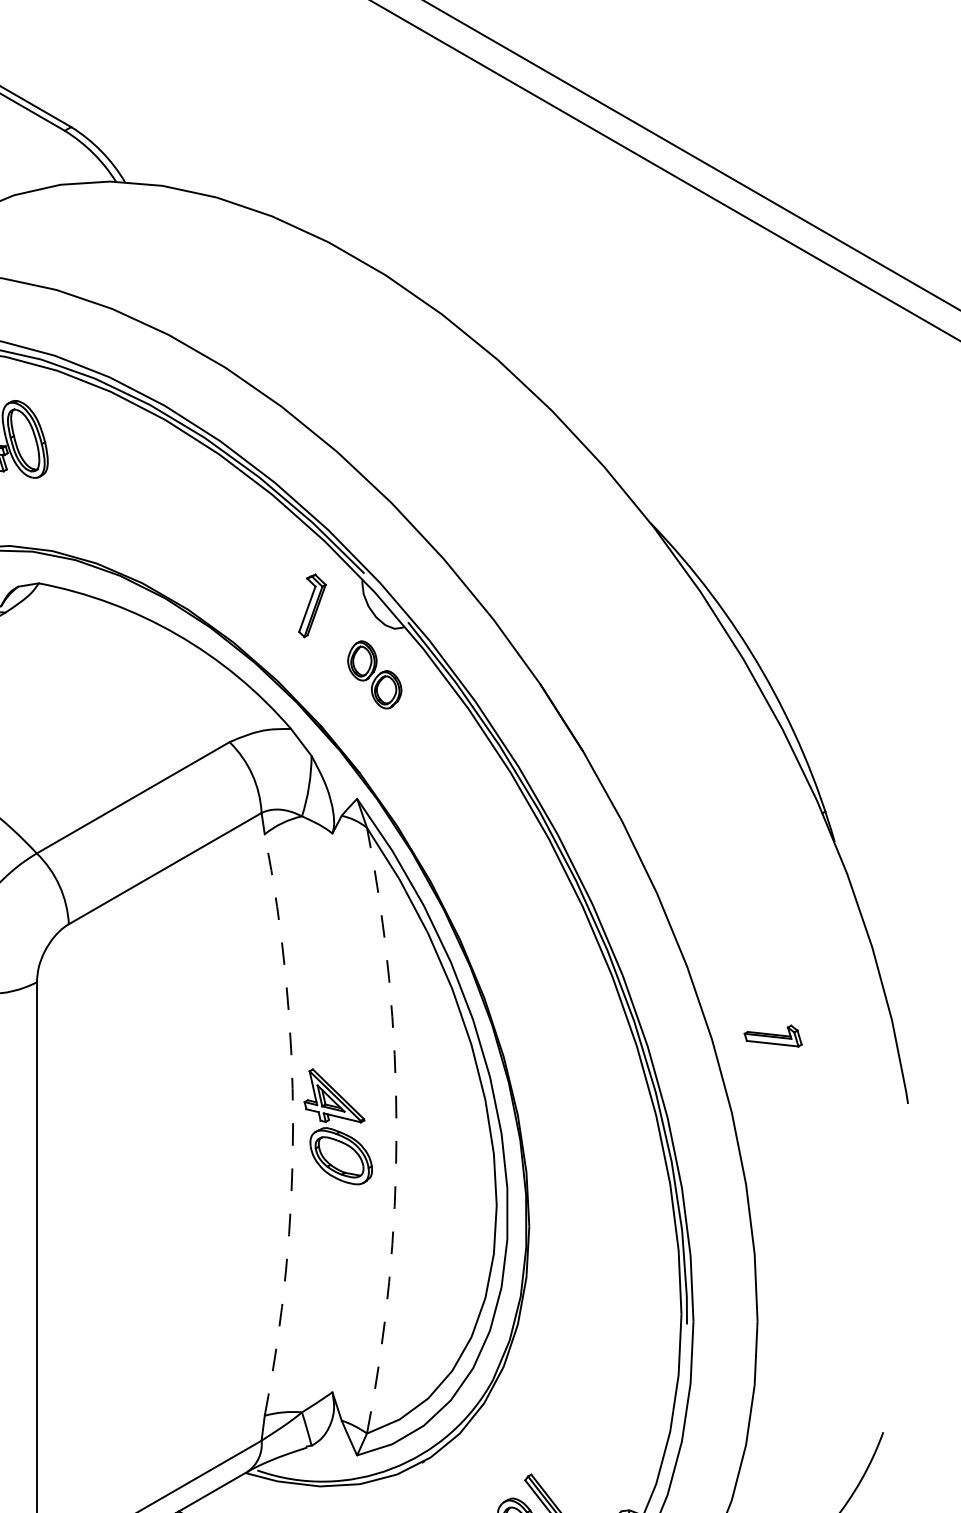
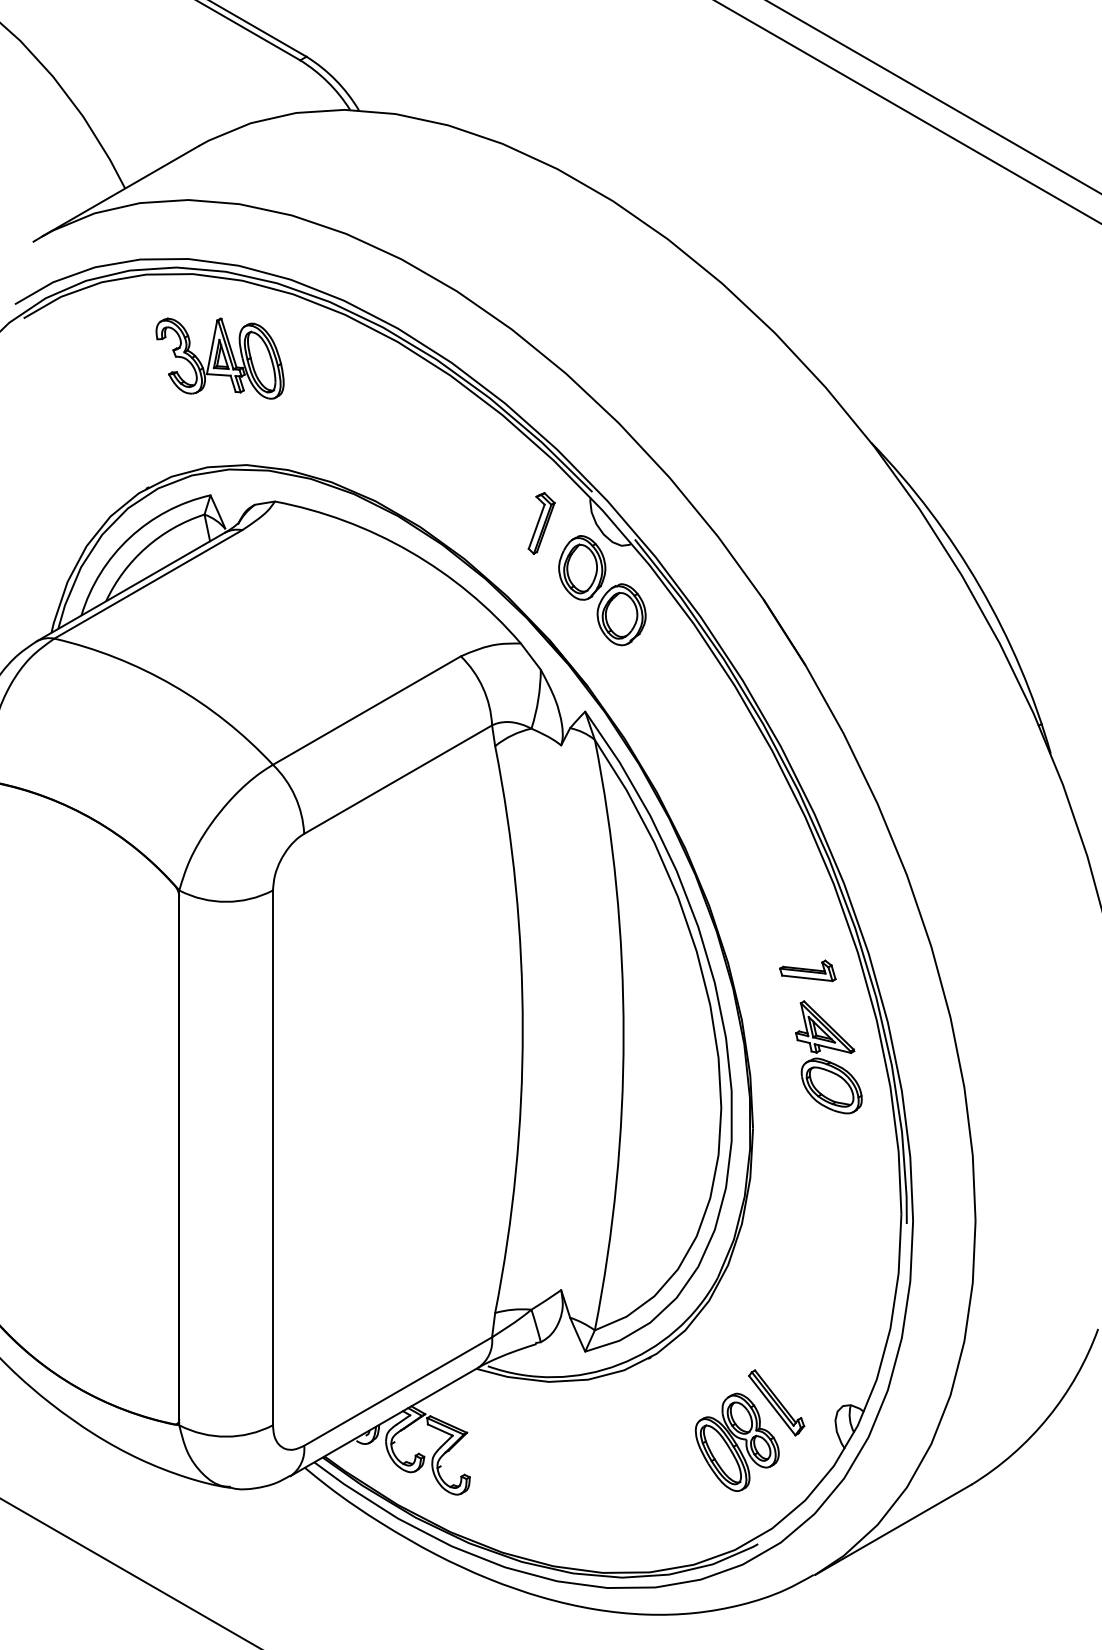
part: (374, 674) -> (602, 590), size x1.67
part: (772, 1035) -> (807, 970), moved
arc: (292, 1124) -> (522, 1029), dashed -> solid
part: (337, 1126) -> (828, 1057), moved
arc: (396, 1131) -> (623, 1035), dashed -> solid

